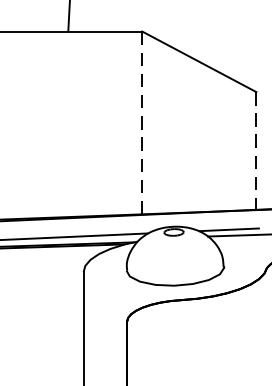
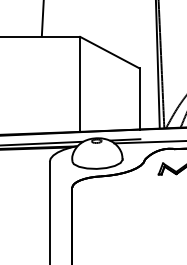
line: (142, 121) -> (80, 83), dashed -> solid
line: (256, 150) -> (139, 98), dashed -> solid

